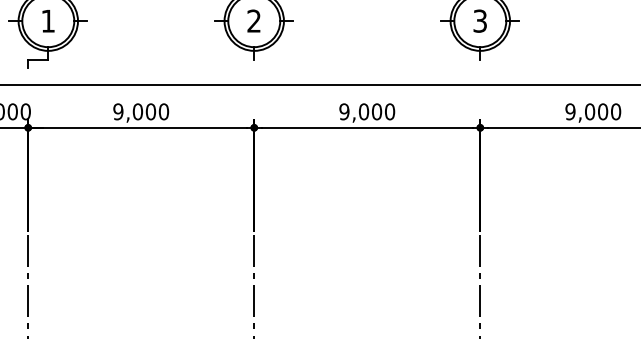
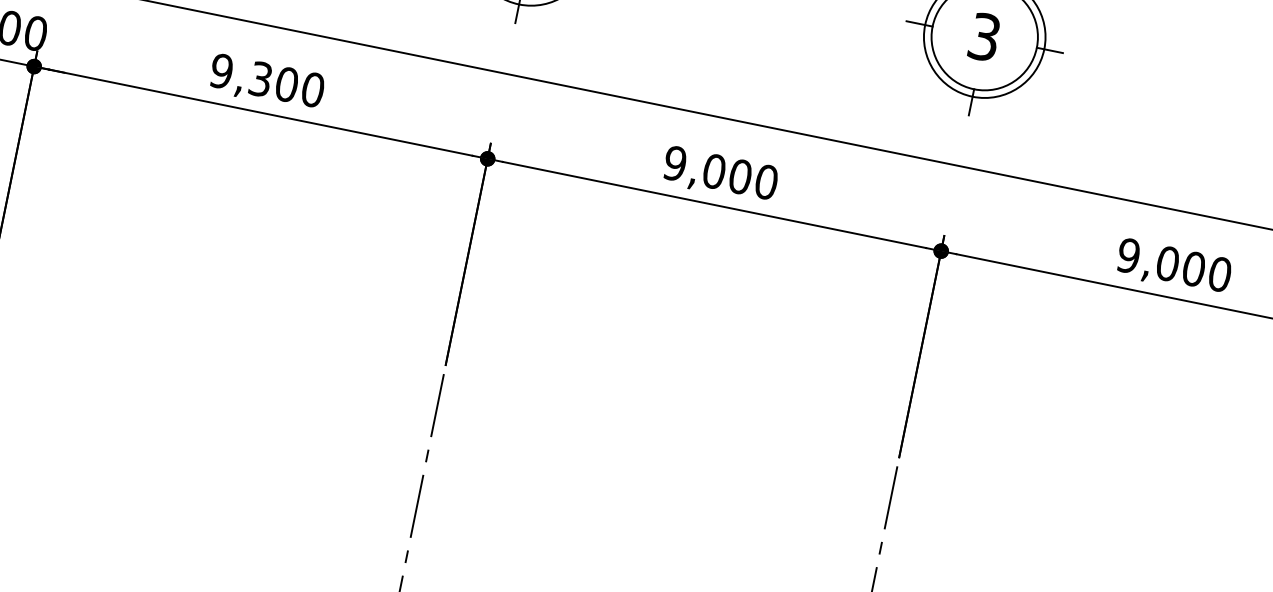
text: (137, 111) -> (260, 78), 9,000 -> 9,300

